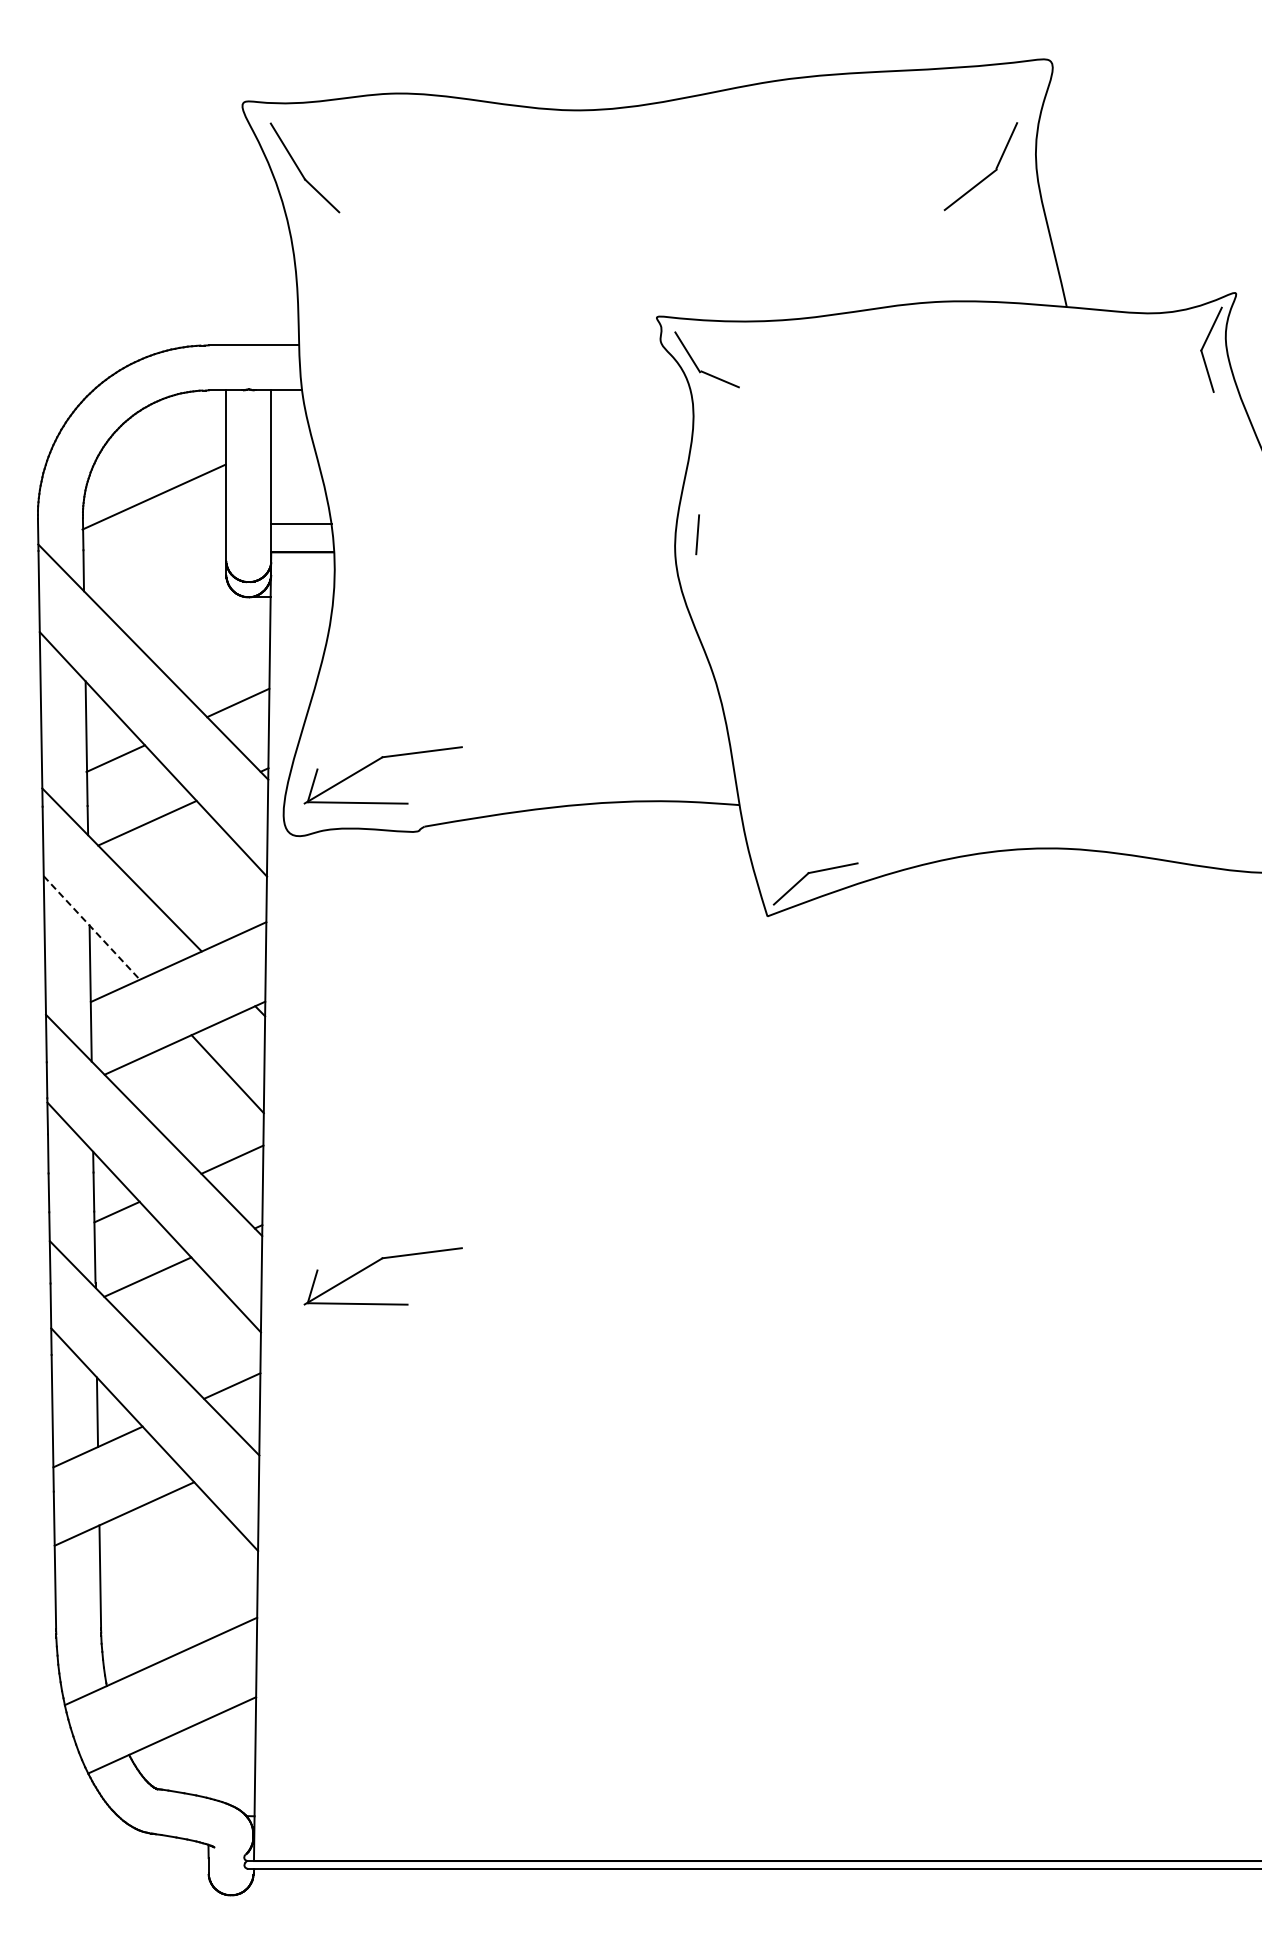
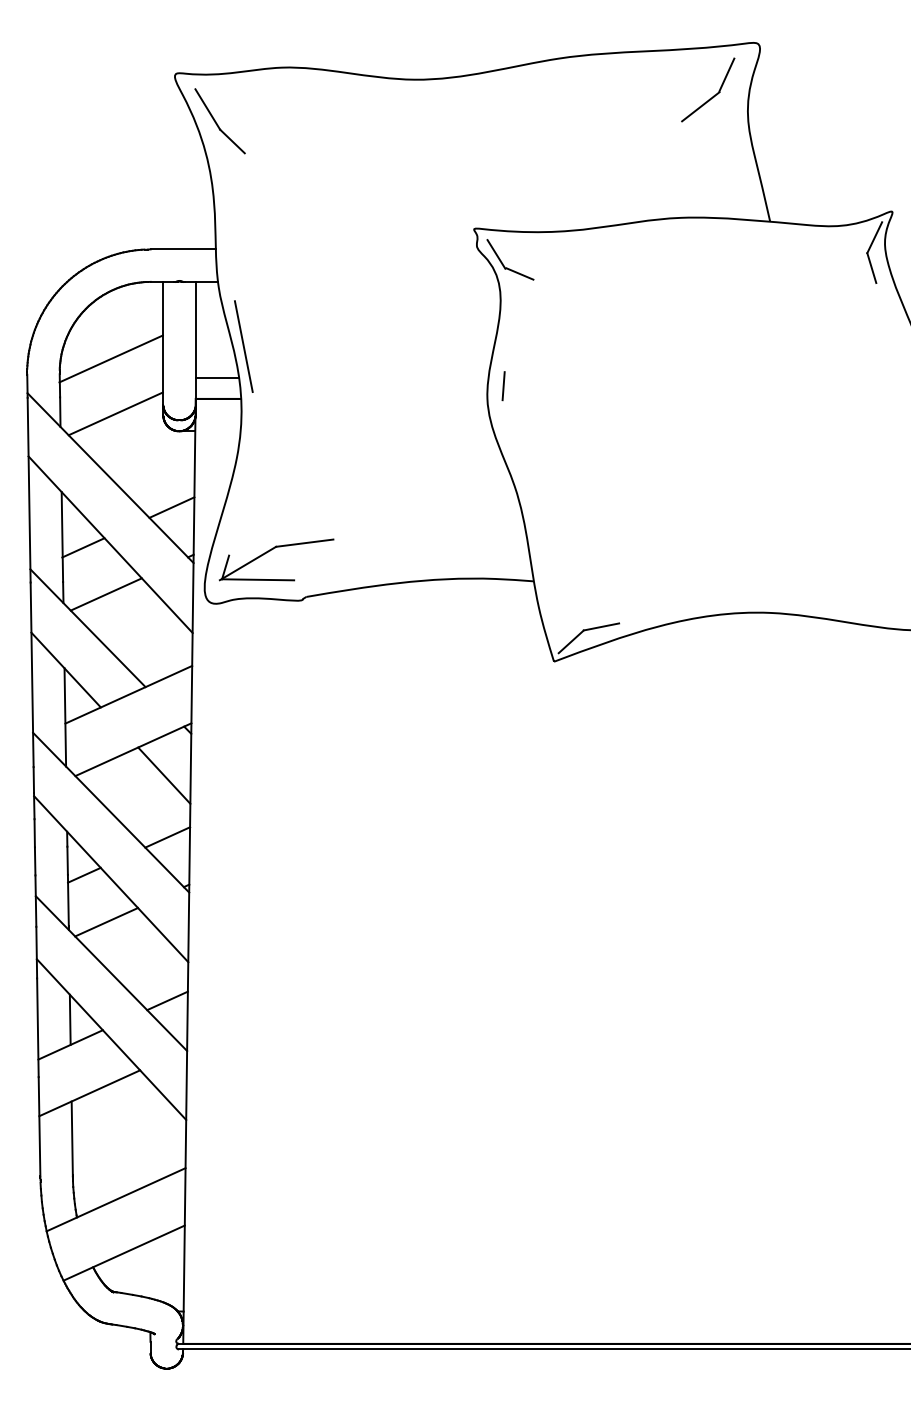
part: (988, 174) -> (713, 95), moved
line: (337, 479) -> (243, 346), added
line: (160, 572) -> (115, 413), added
line: (91, 927) -> (65, 669), dashed -> solid
part: (374, 1264) -> (270, 913), removed

